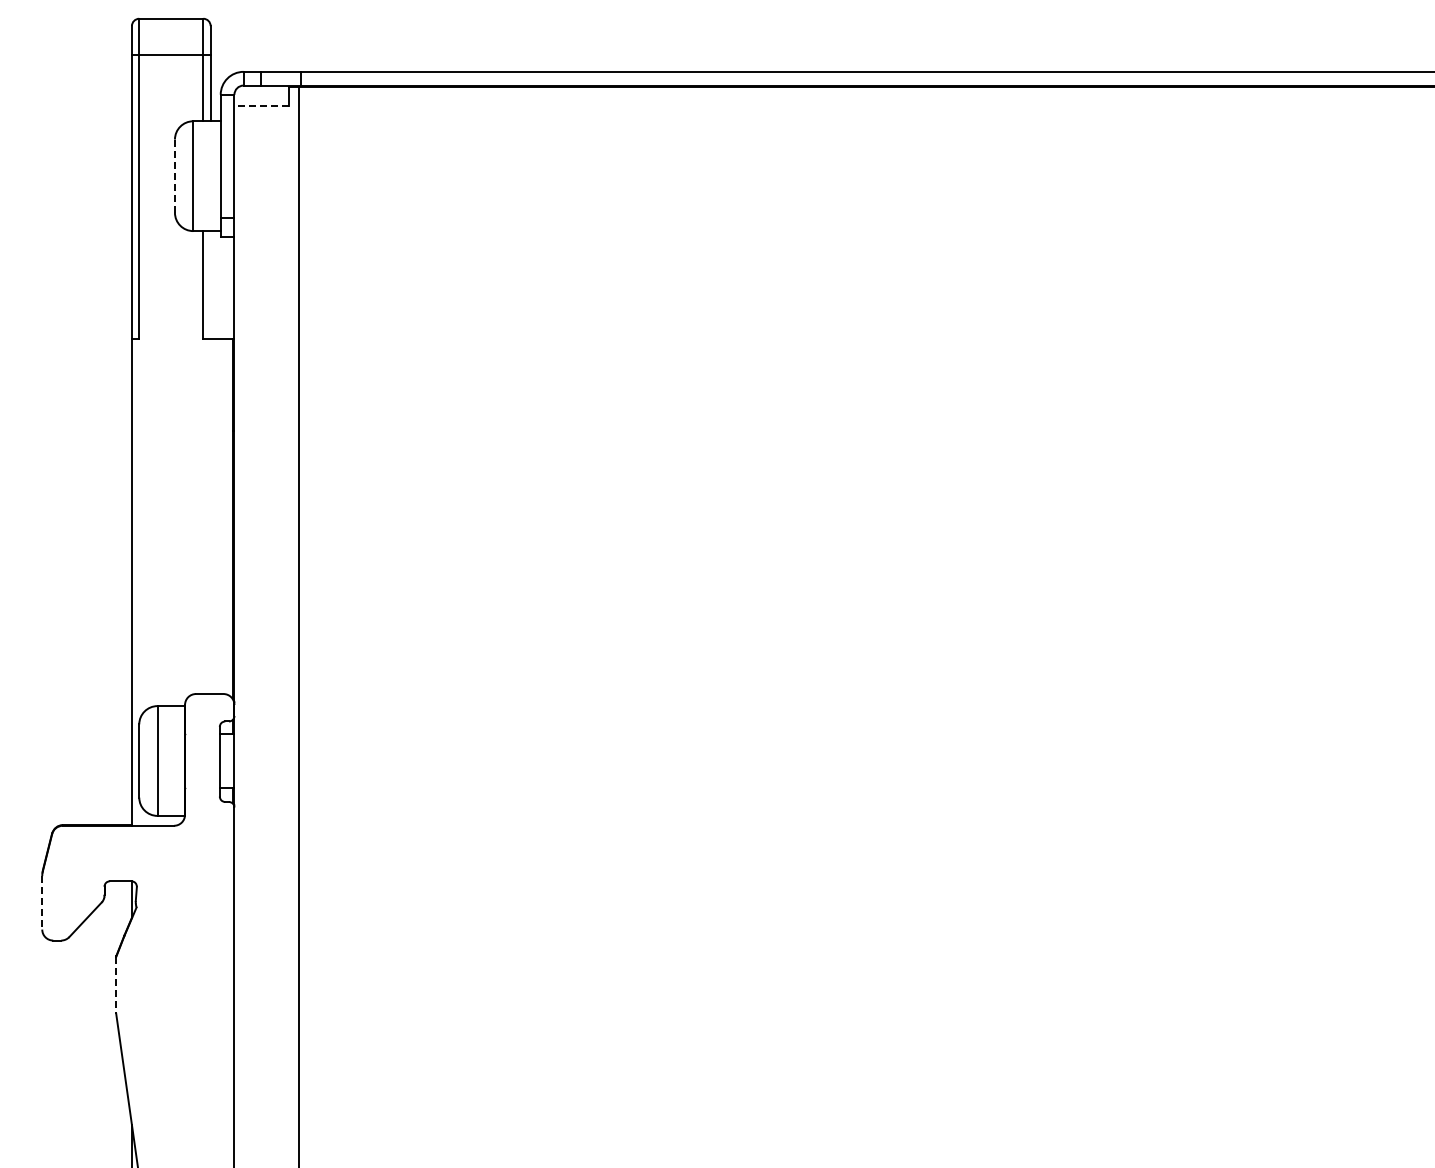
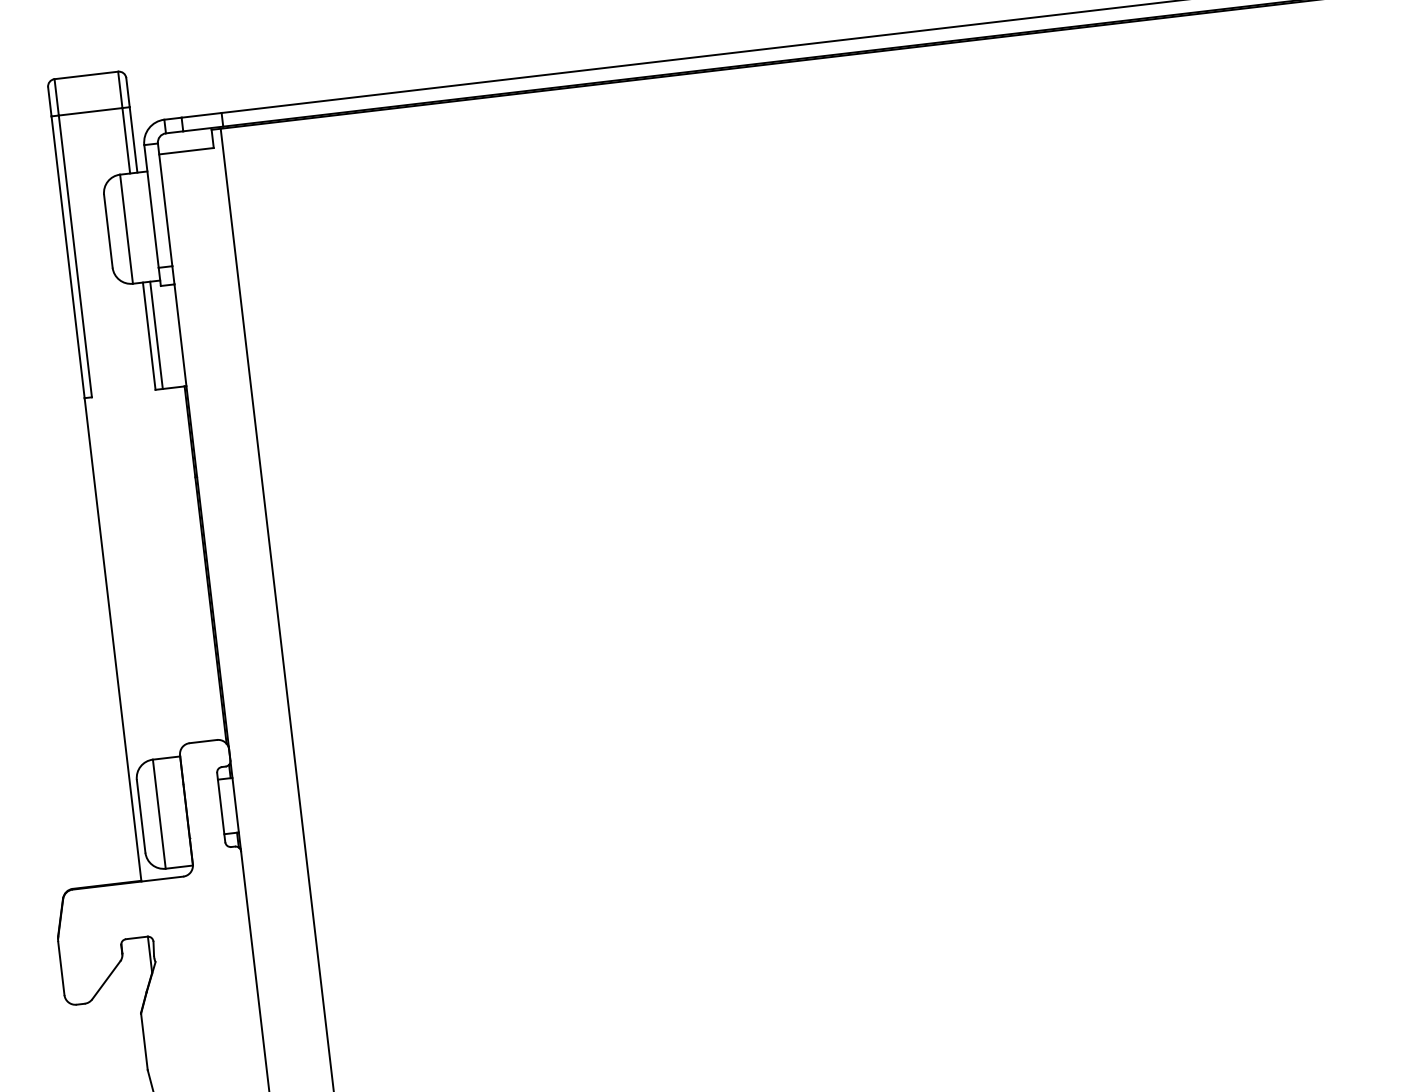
line: (261, 105) -> (186, 151), dashed -> solid
line: (174, 176) -> (107, 231), dashed -> solid
line: (210, 285) -> (156, 335), added
line: (42, 902) -> (61, 968), dashed -> solid
line: (116, 985) -> (144, 1041), dashed -> solid

